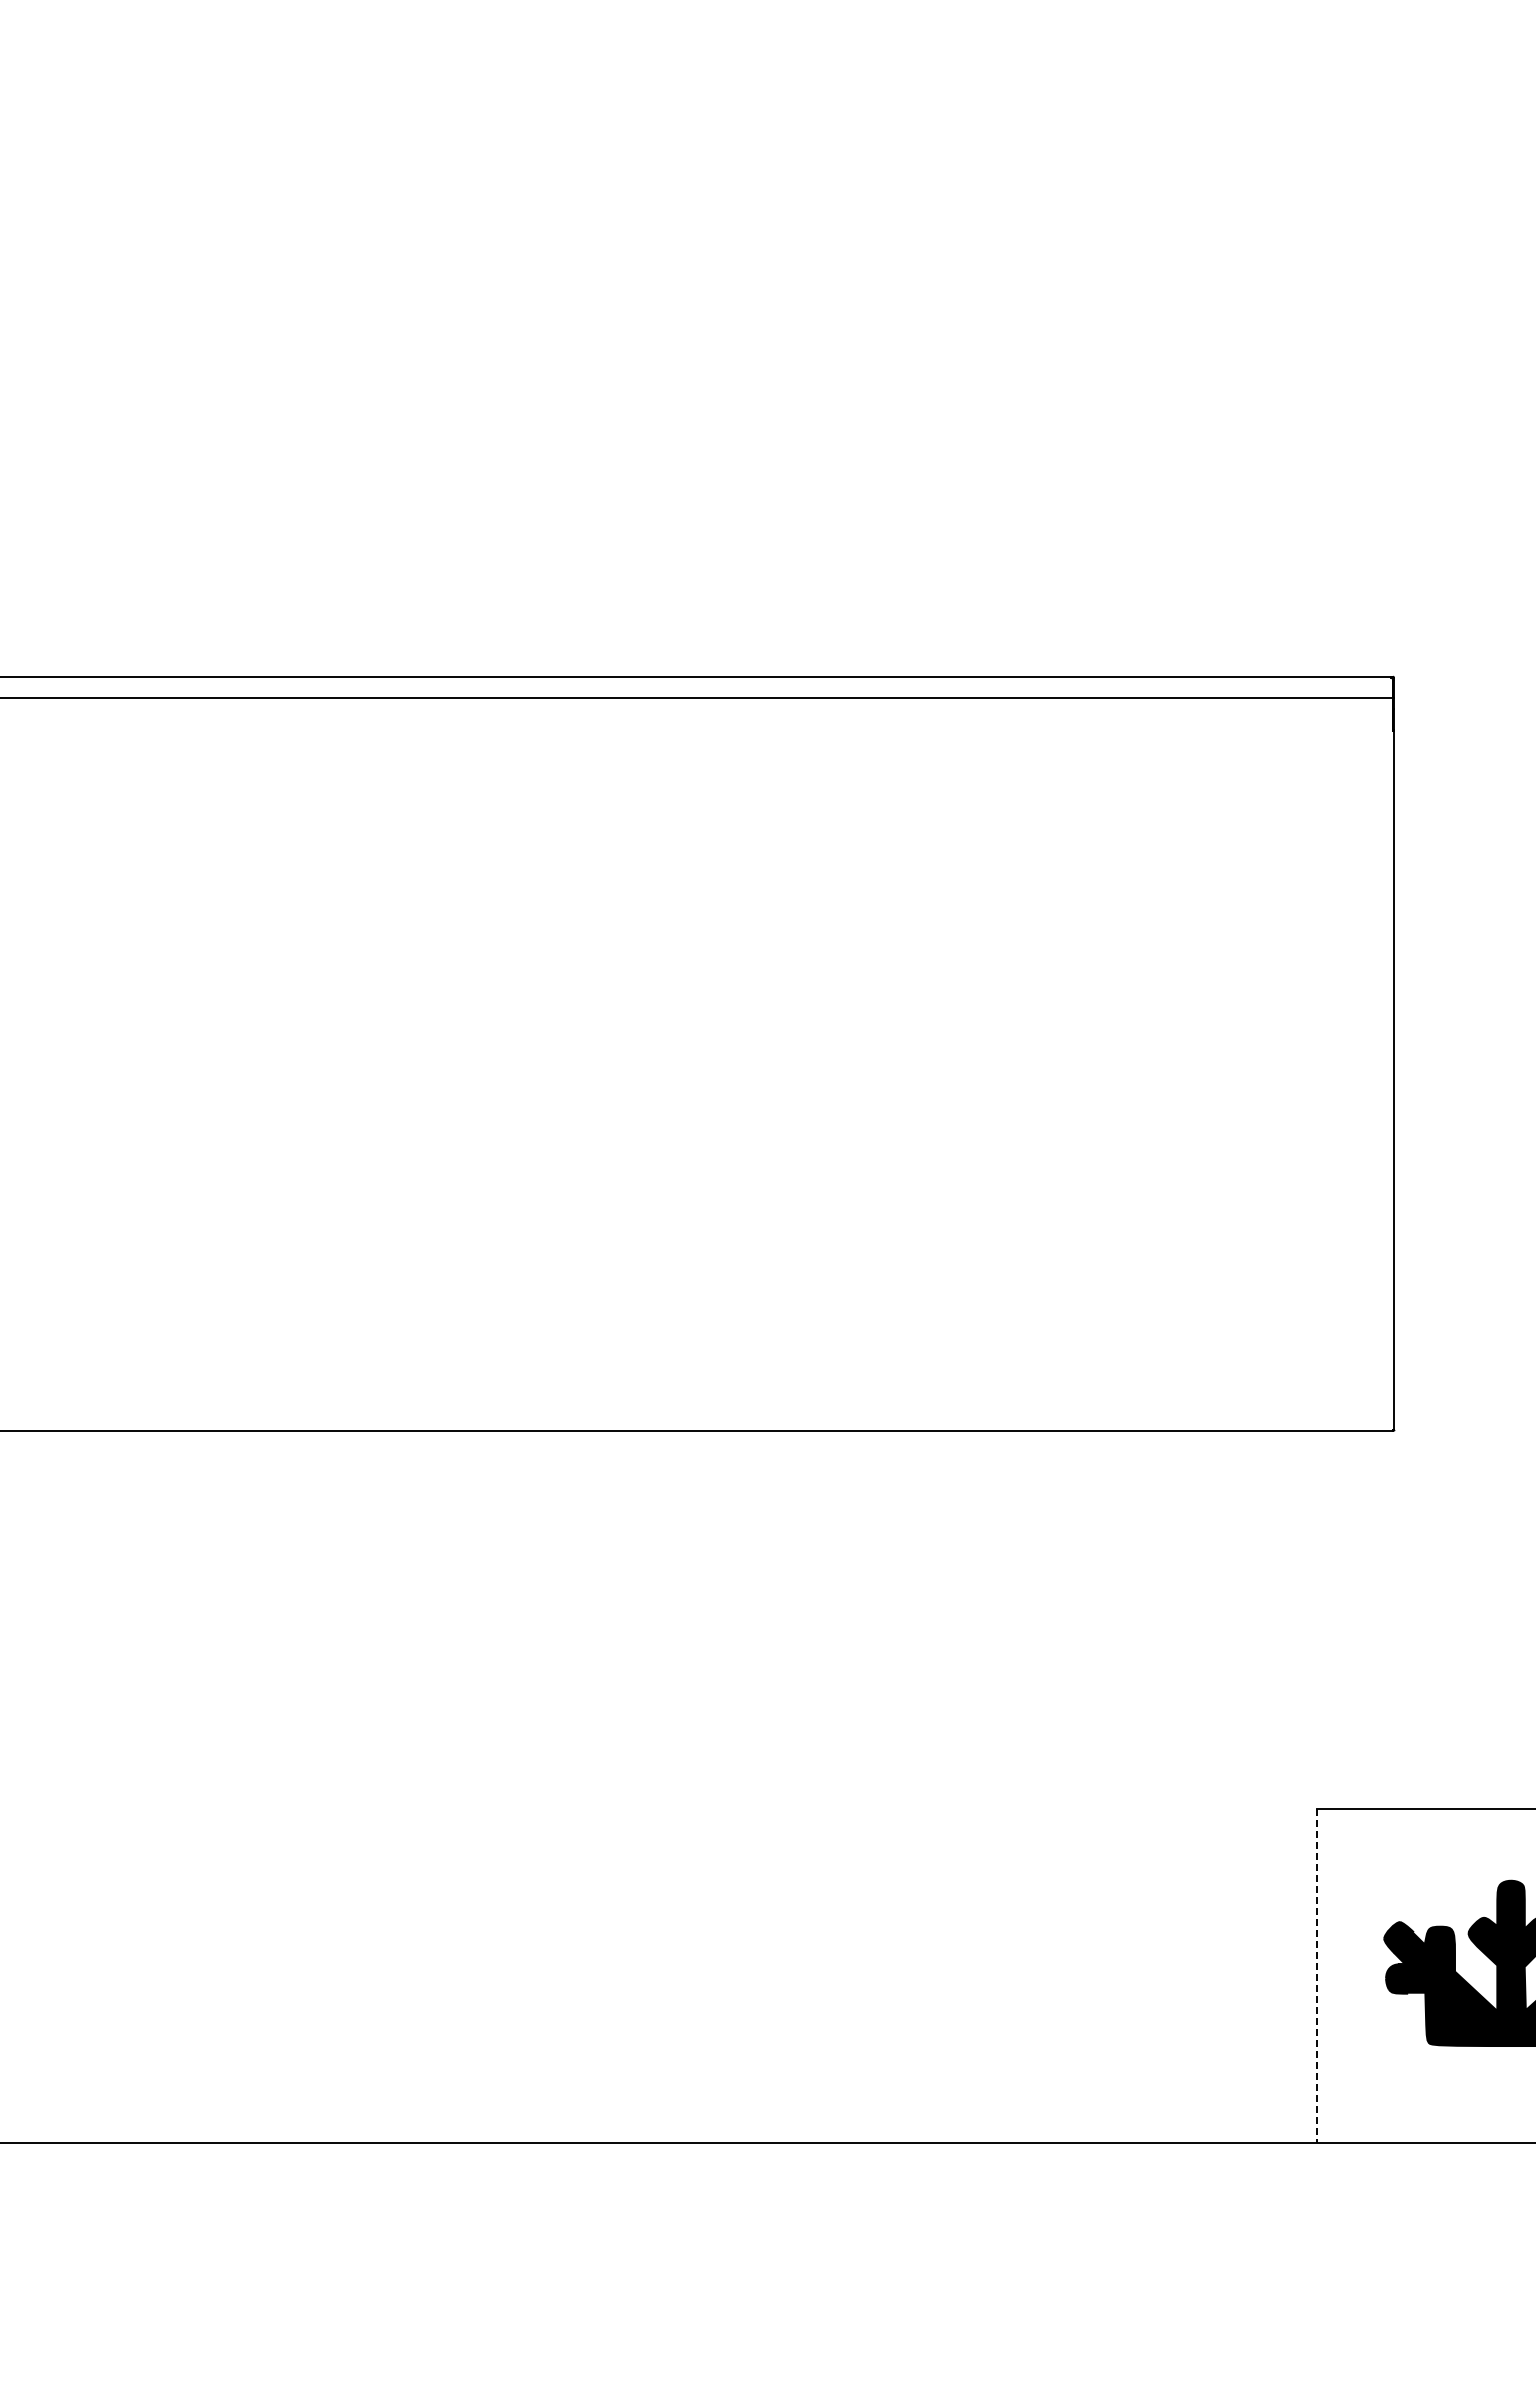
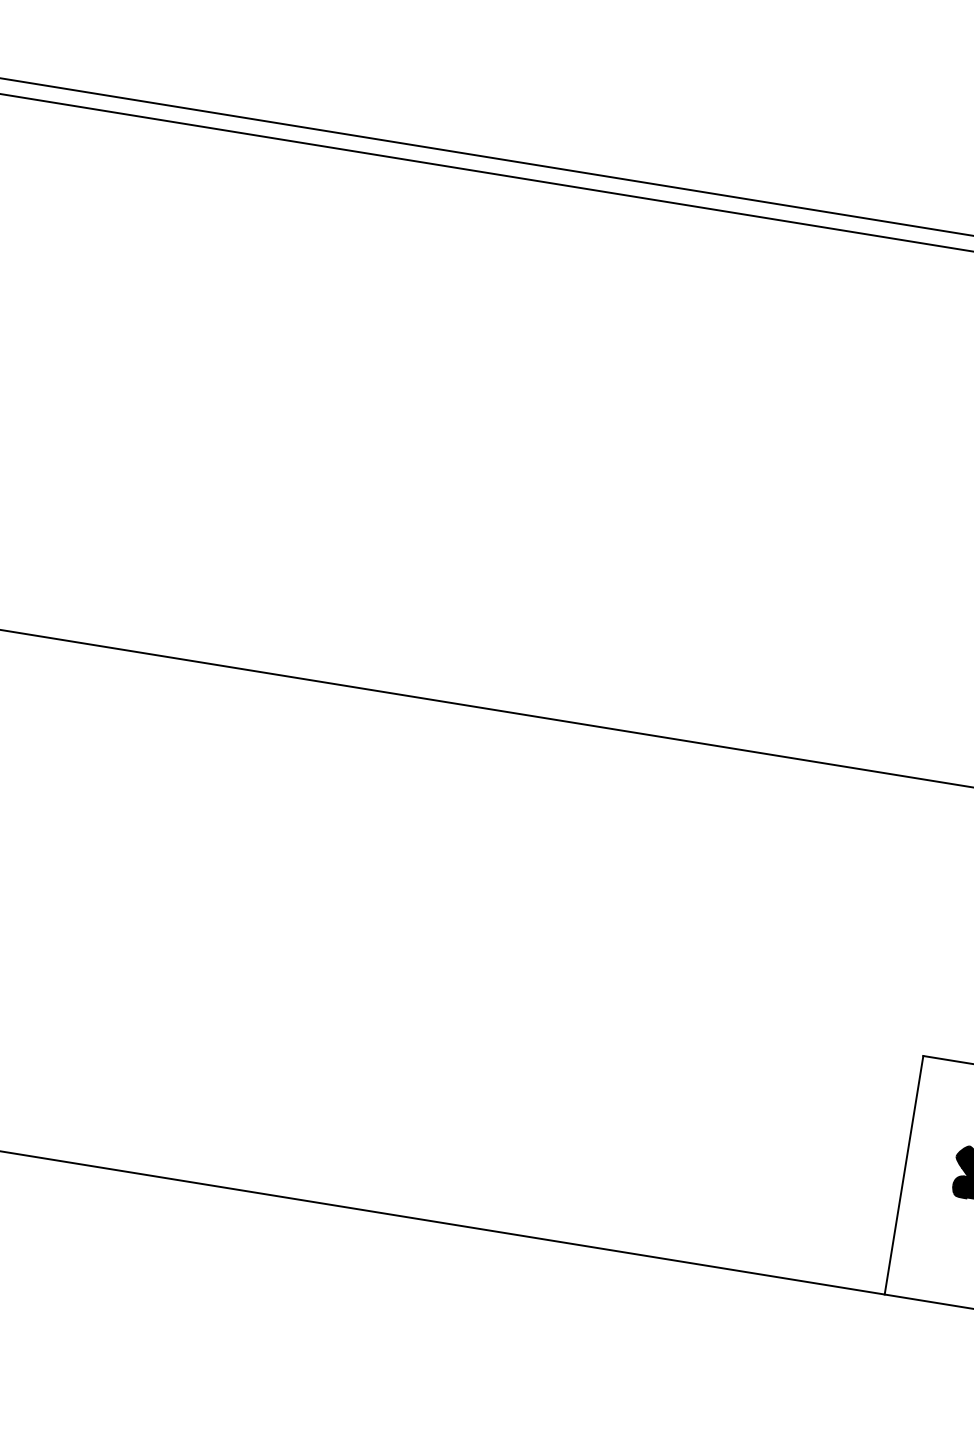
line: (1316, 1976) -> (903, 1175), dashed -> solid

